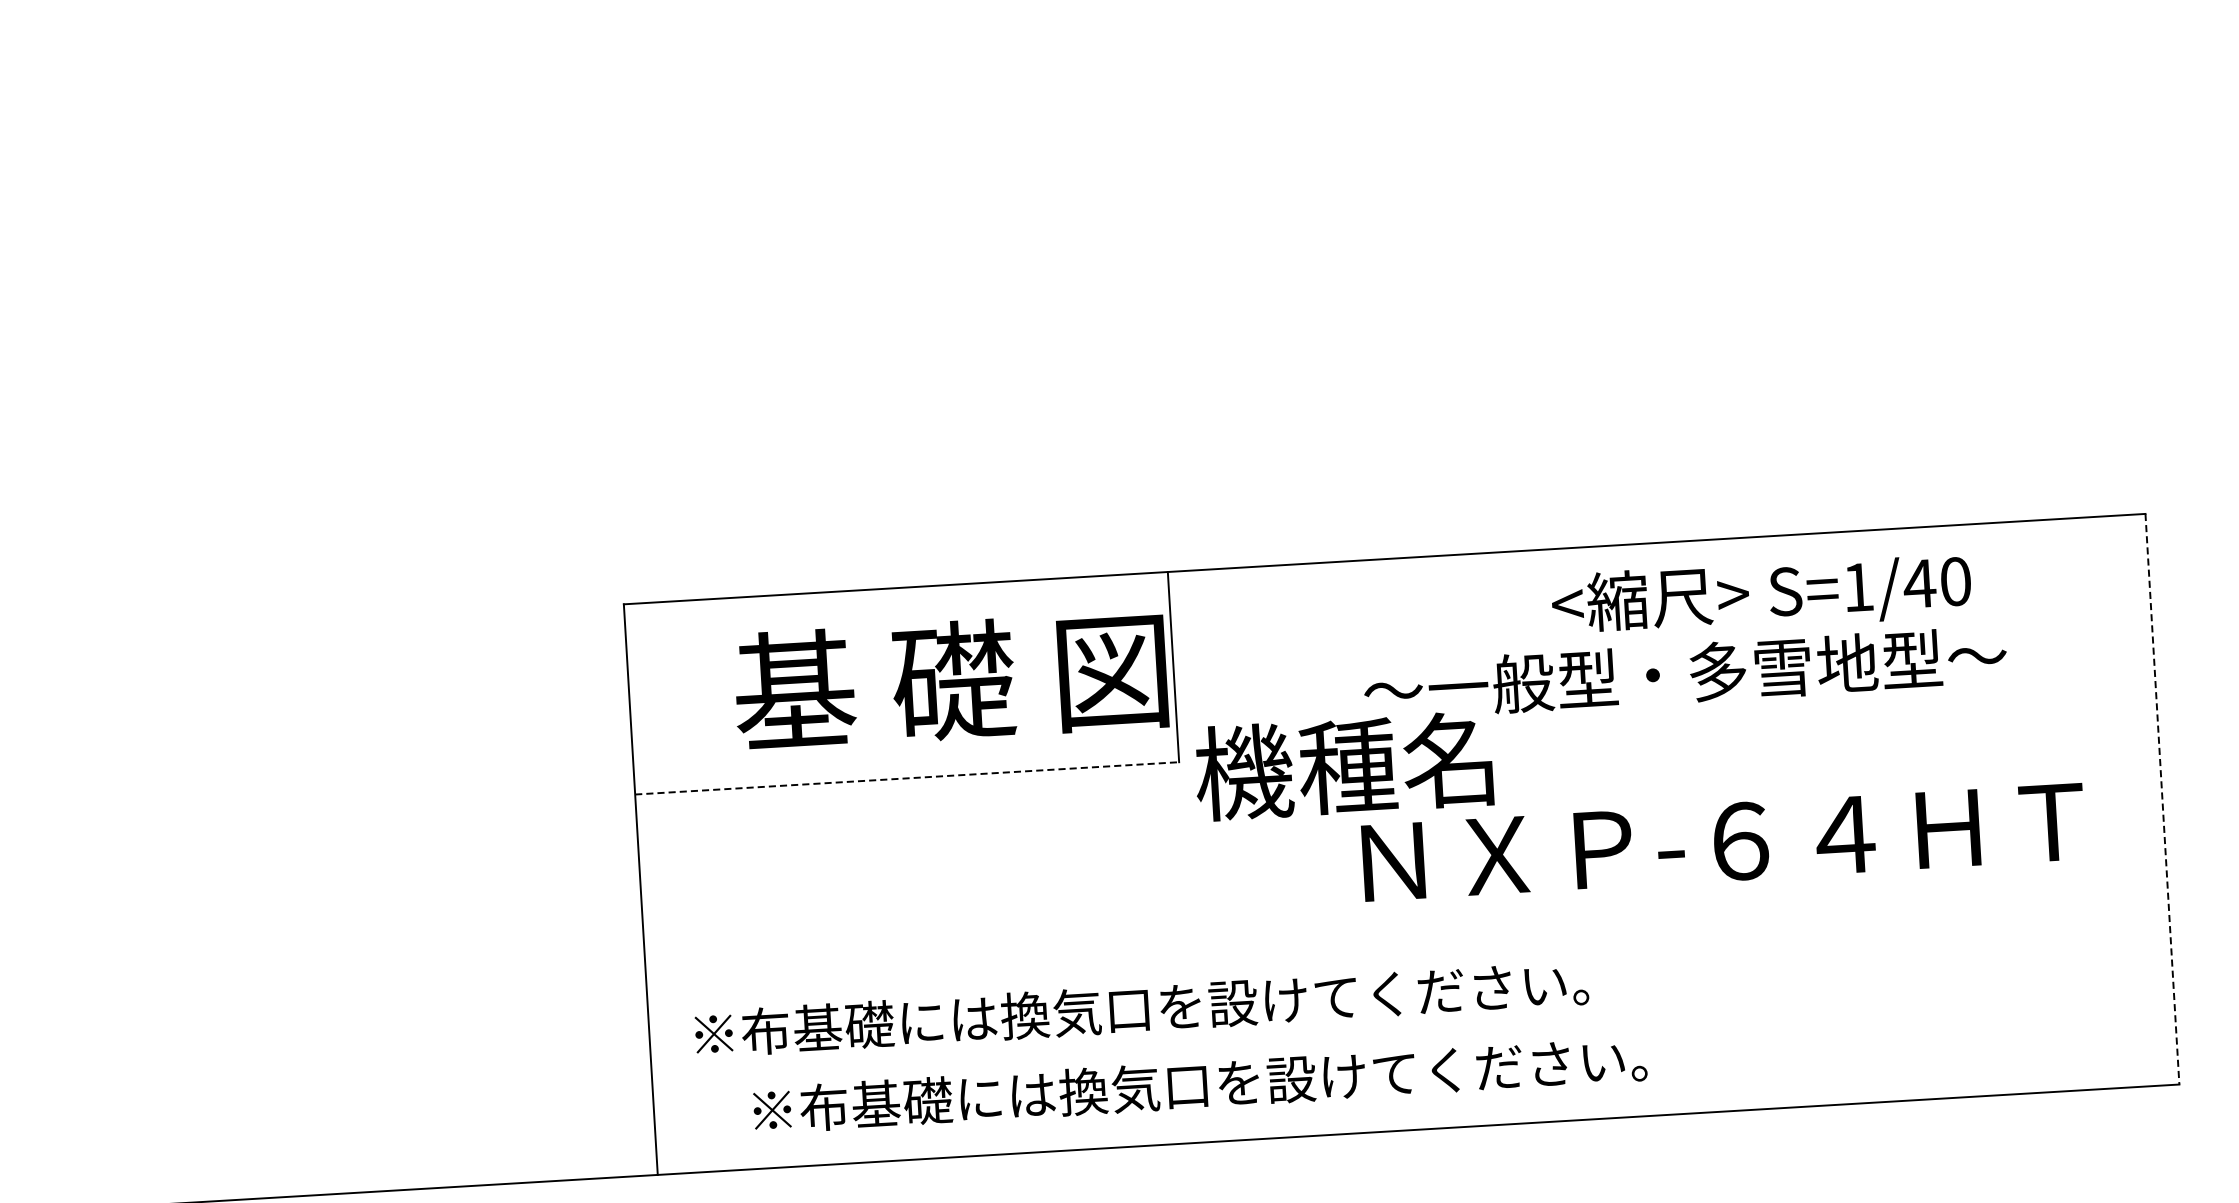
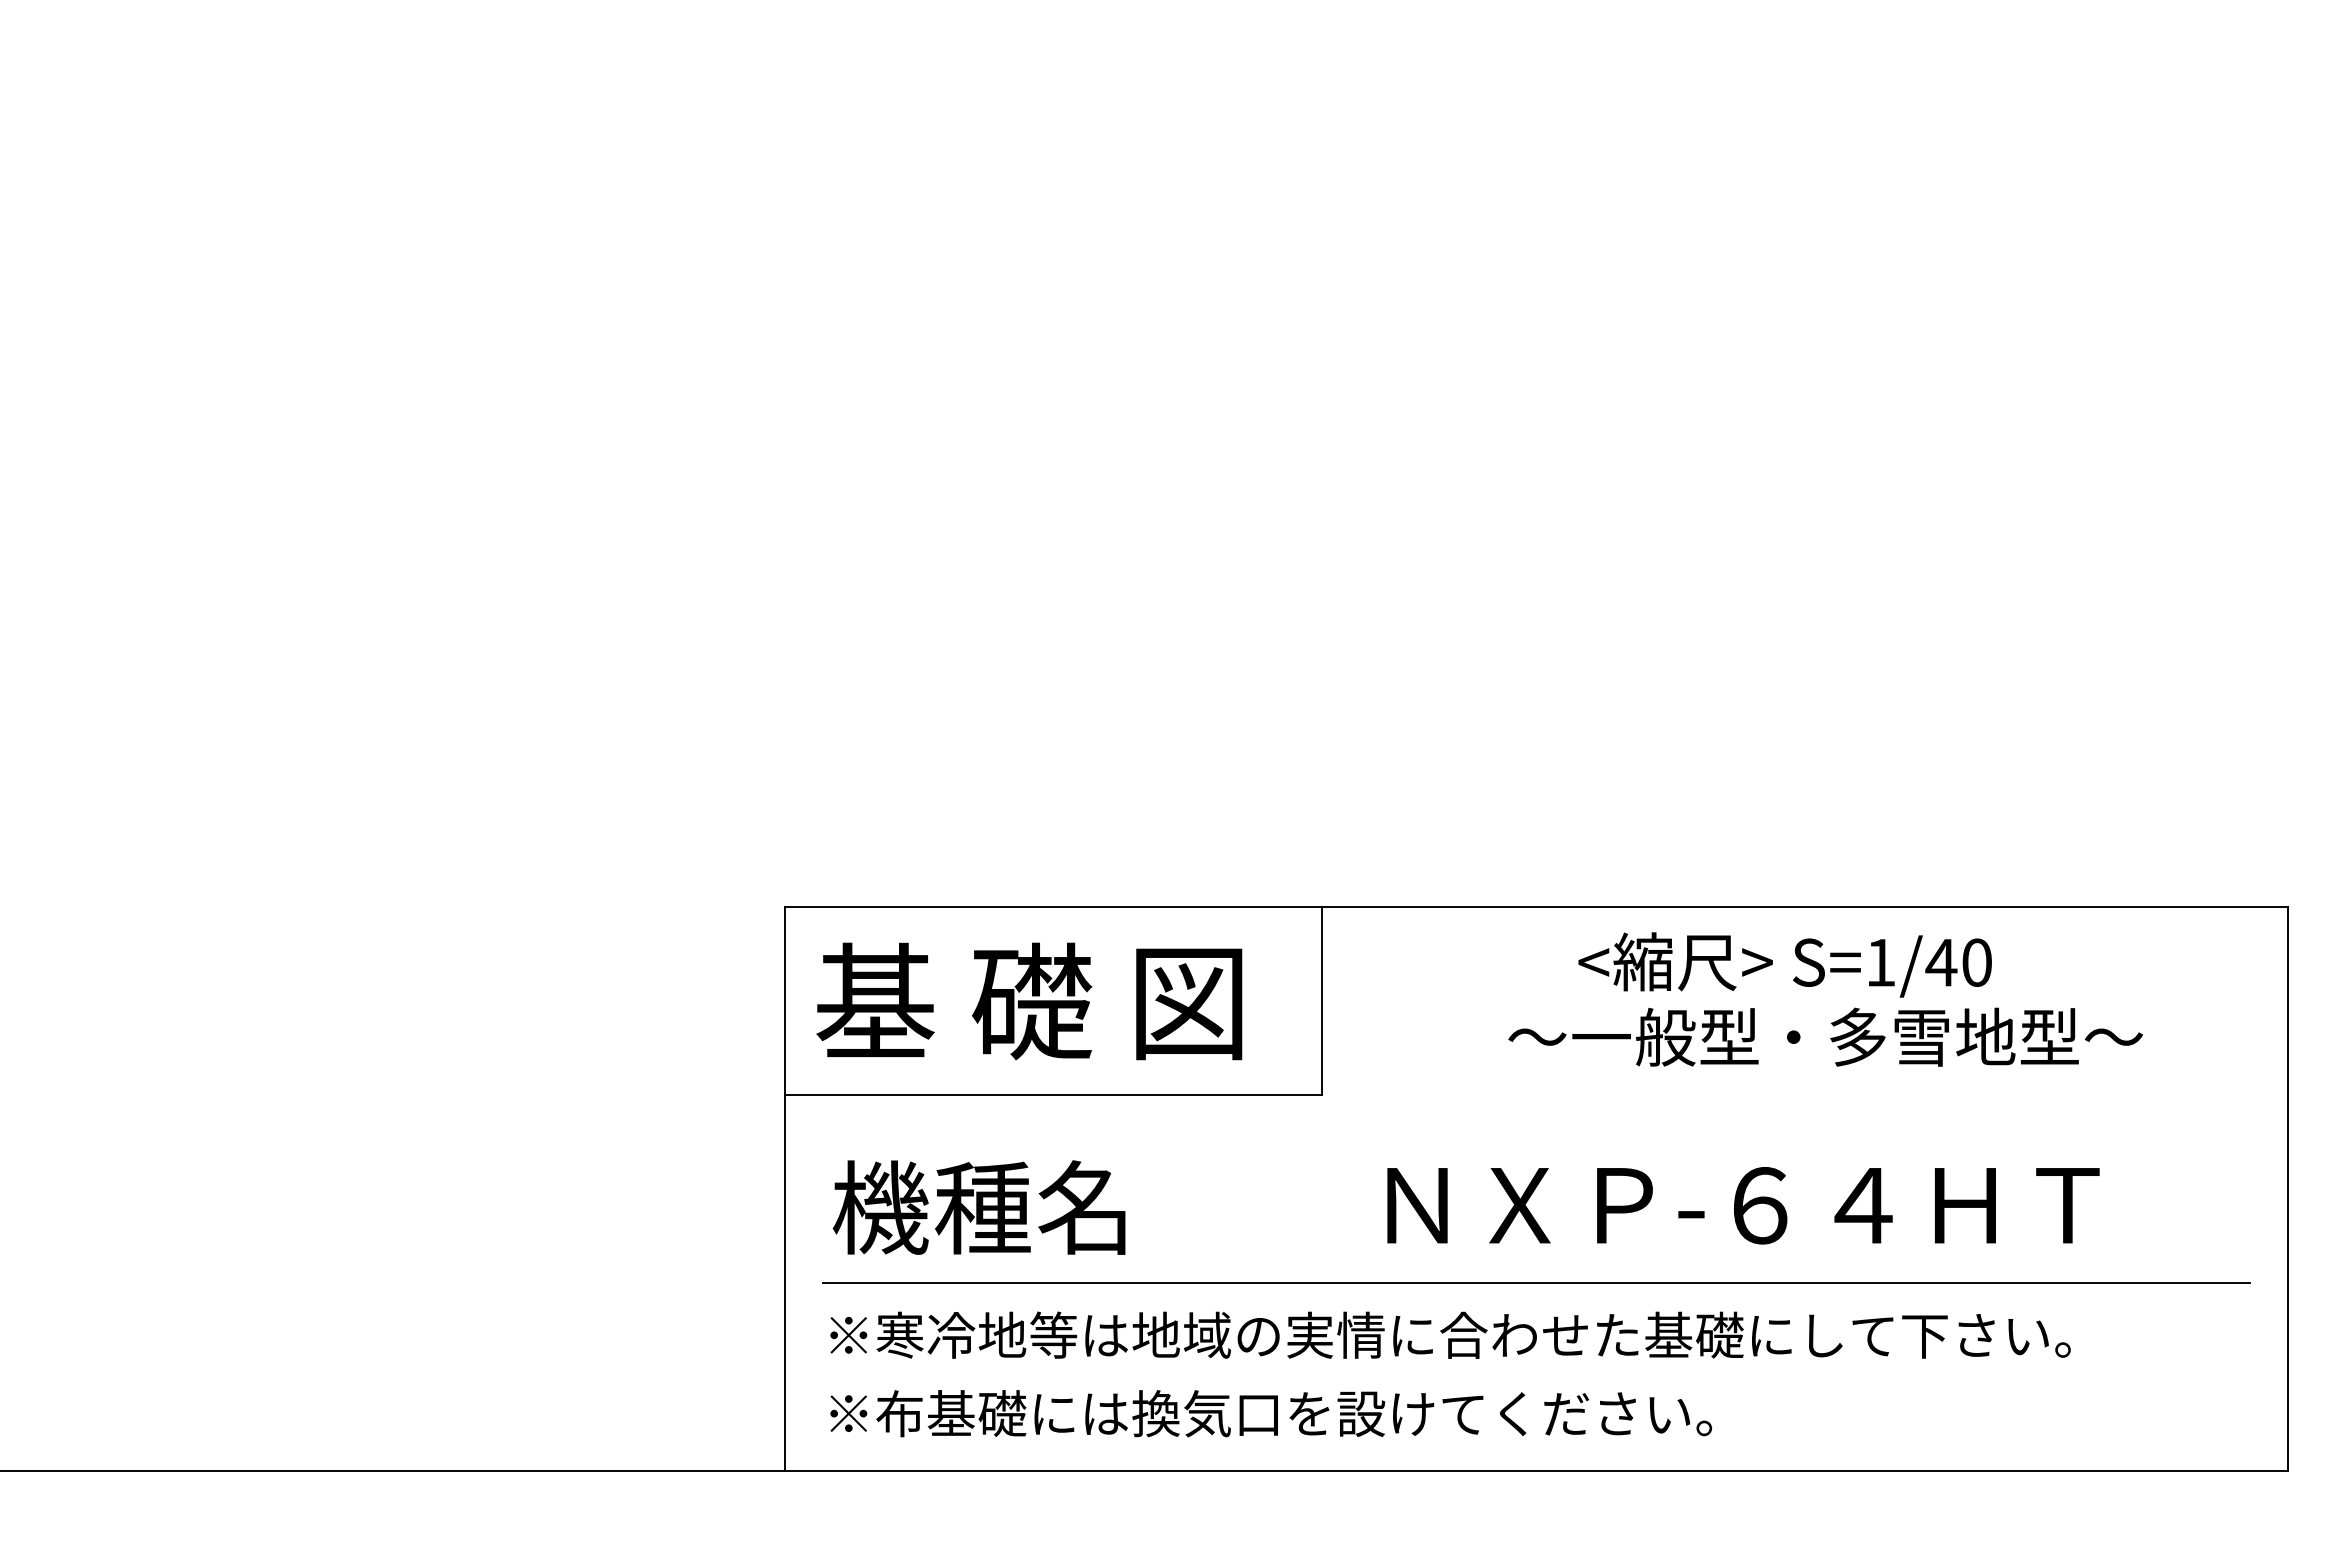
text: (1760, 595) -> (1784, 964), moved
text: (950, 680) -> (1029, 1001), moved
text: (1343, 766) -> (978, 1207), moved
line: (906, 777) -> (1053, 1094), dashed -> solid
line: (2162, 798) -> (2287, 1188), dashed -> solid
text: (1723, 842) -> (1743, 1205), moved
line: (1407, 939) -> (1536, 1282), added
text: (1346, 995) -> (1473, 1334), ※布基礎には換気口を設けてください。 -> ※寒冷地等は地域の実情に合わせた基礎にして下さい。
text: (1200, 1084) -> (1271, 1413), moved

